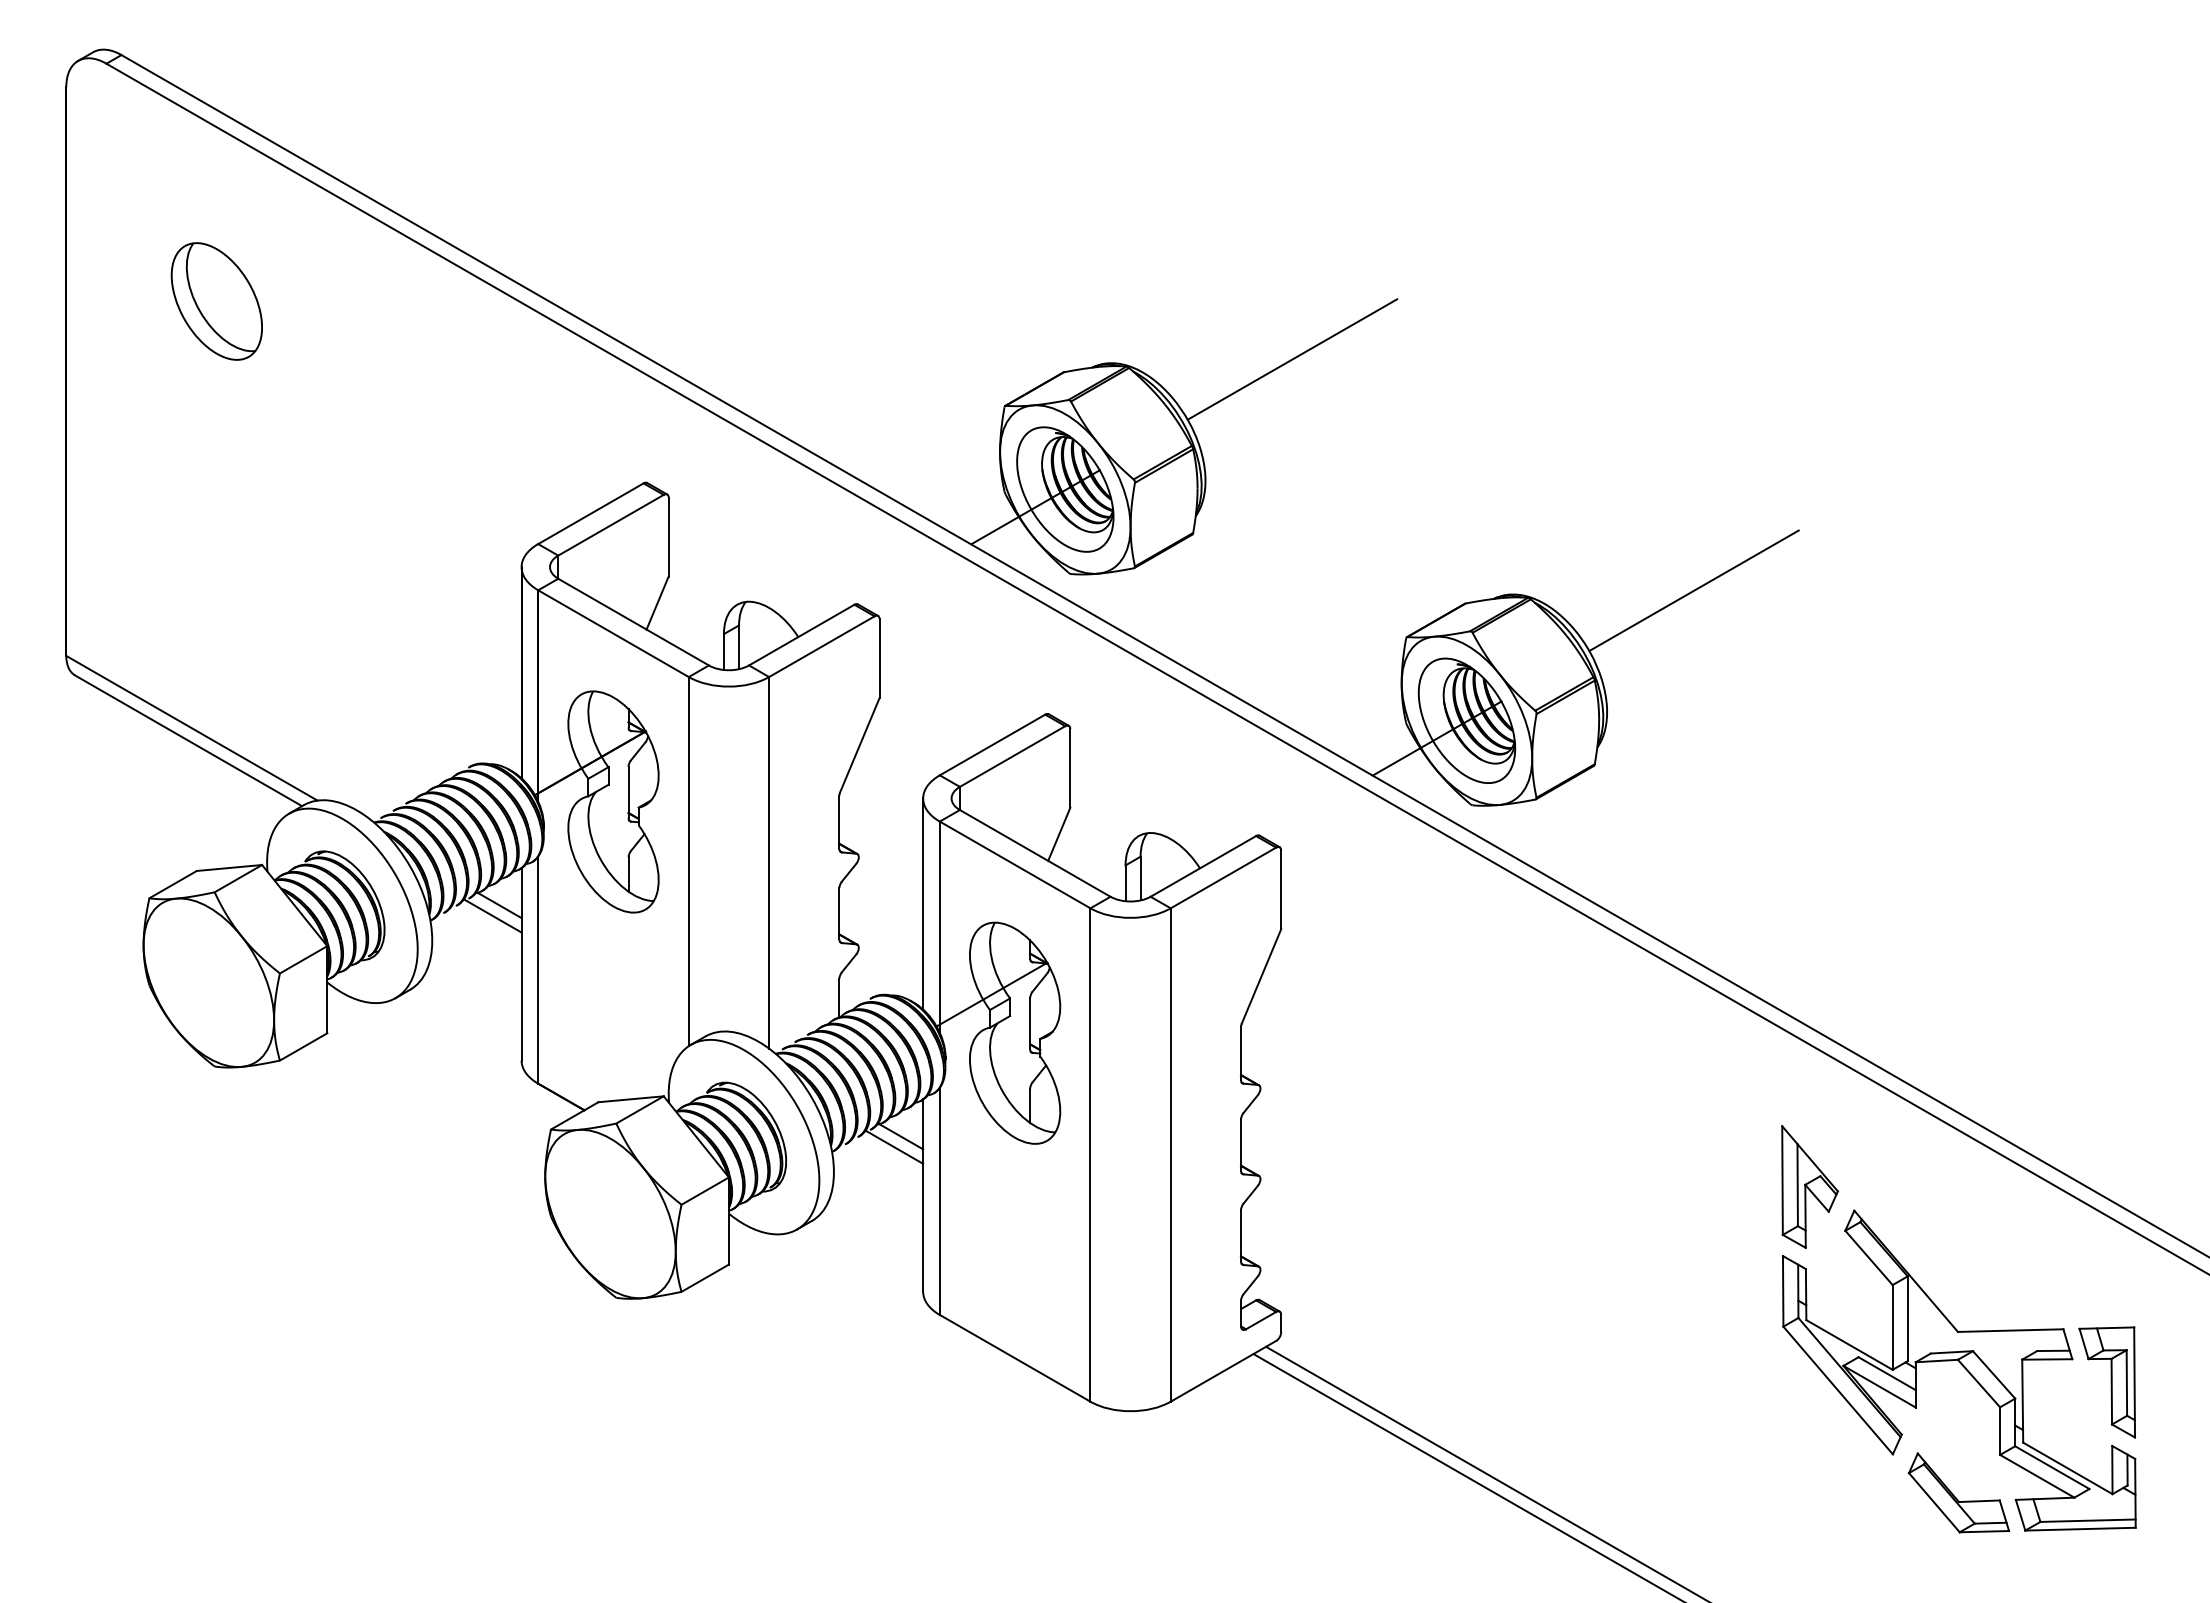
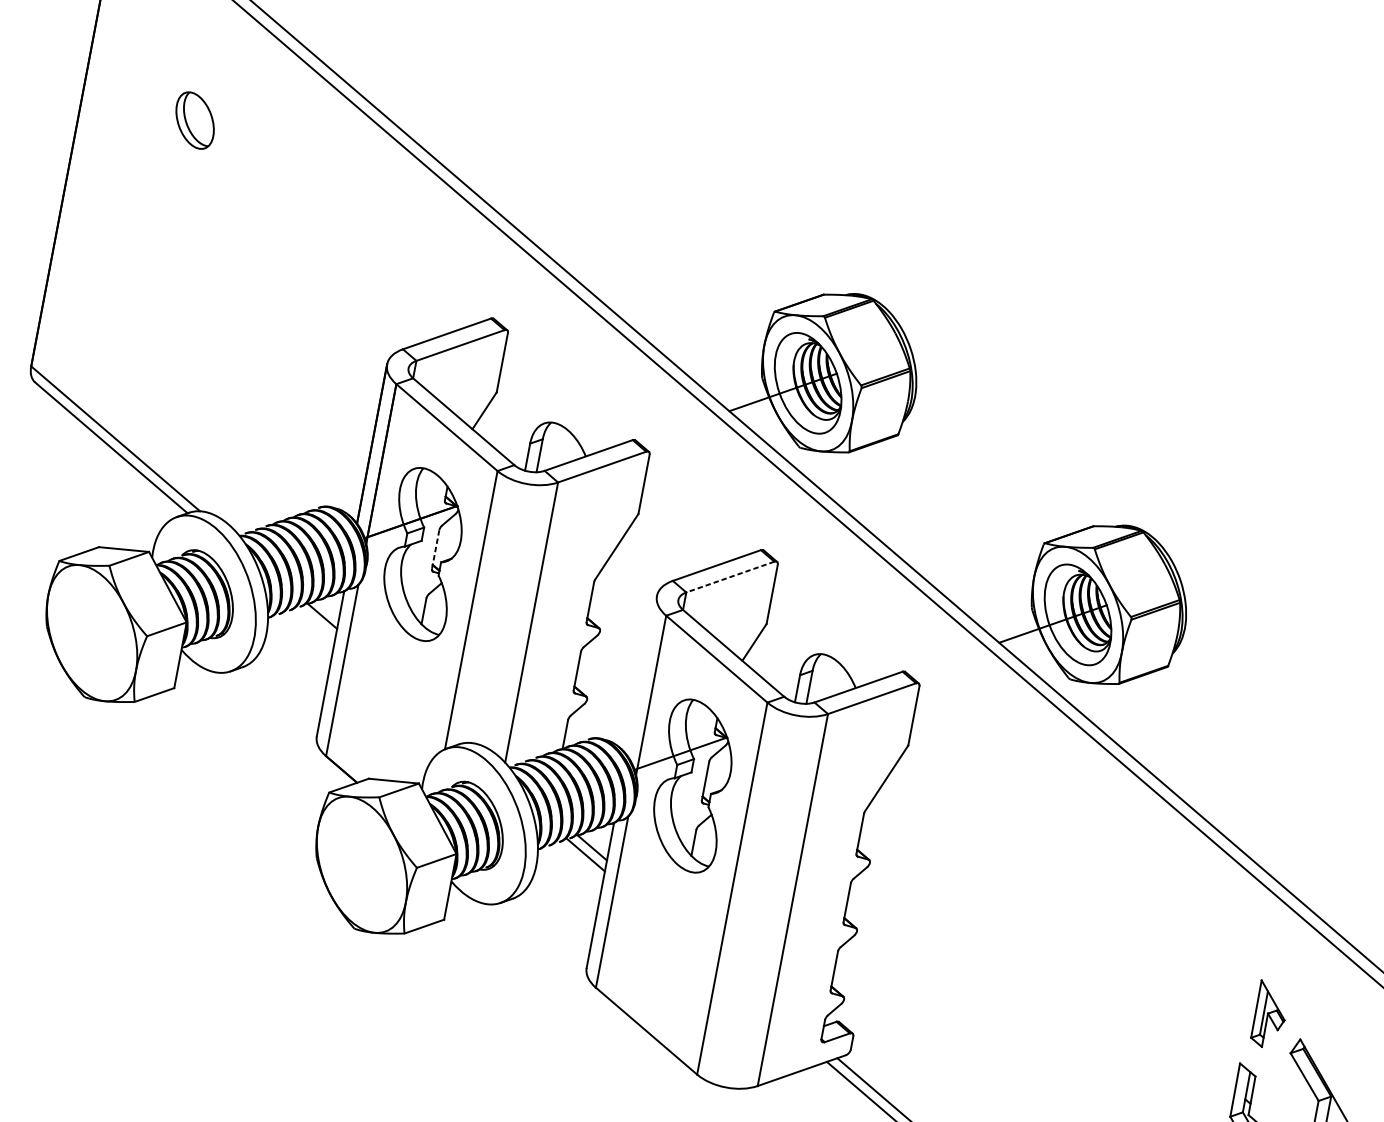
part: (216, 301) -> (194, 120), size x0.6
line: (1292, 359) -> (997, 317), removed
line: (1693, 590) -> (1267, 548), removed
line: (1012, 756) -> (730, 577), solid -> dashed
line: (628, 792) -> (435, 549), solid -> dashed
line: (923, 903) -> (642, 675), removed
line: (493, 916) -> (316, 623), removed
part: (1809, 1186) -> (1269, 1014), size x0.7

